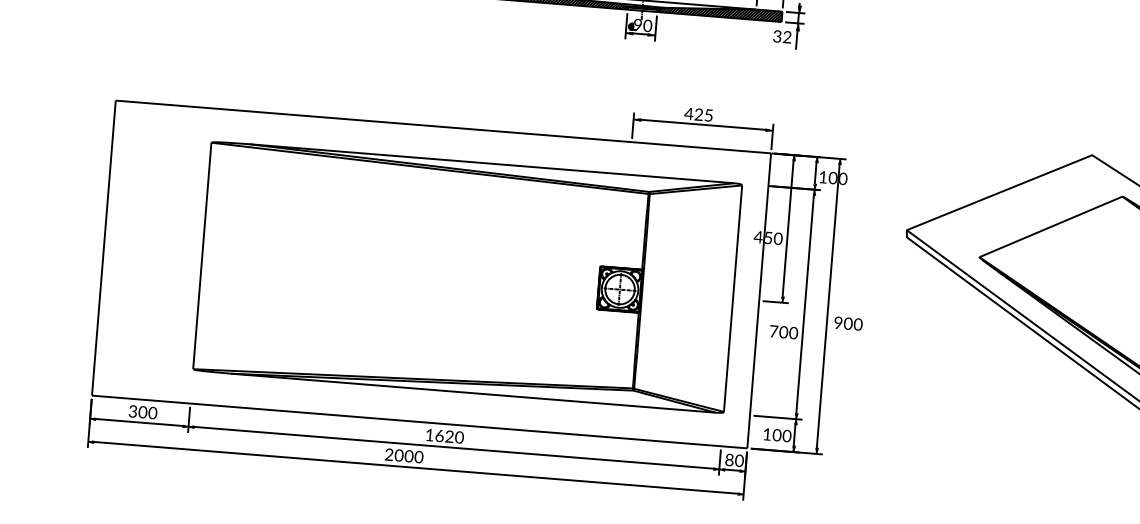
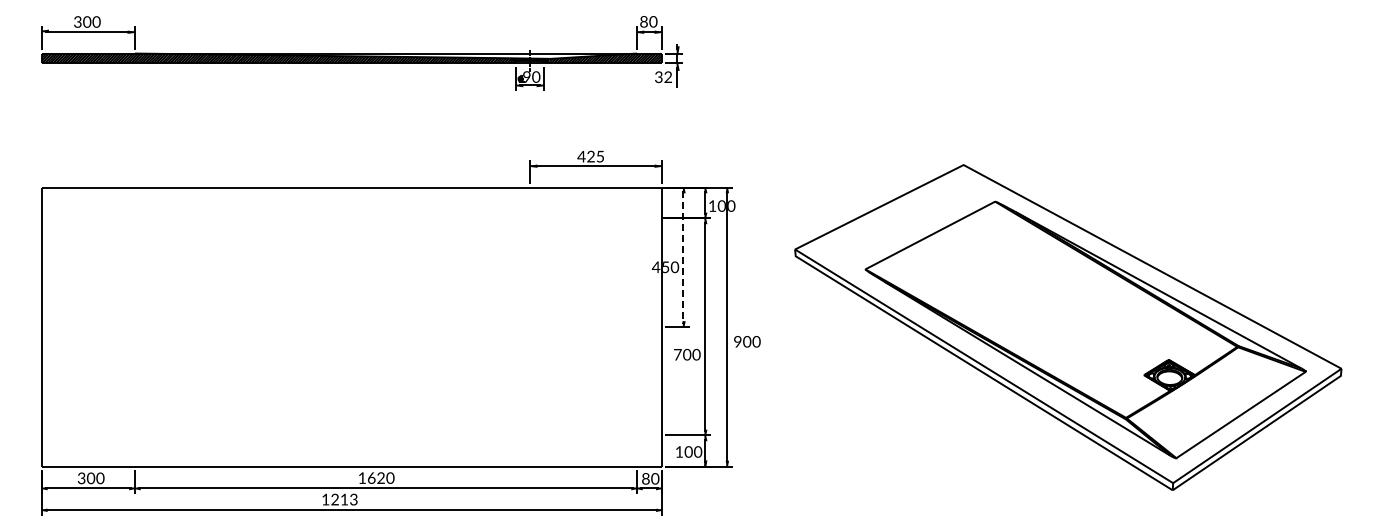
line: (788, 229) -> (683, 257), solid -> dashed
part: (467, 276) -> (385, 326), removed
text: (403, 455) -> (339, 499), 2000 -> 1213

